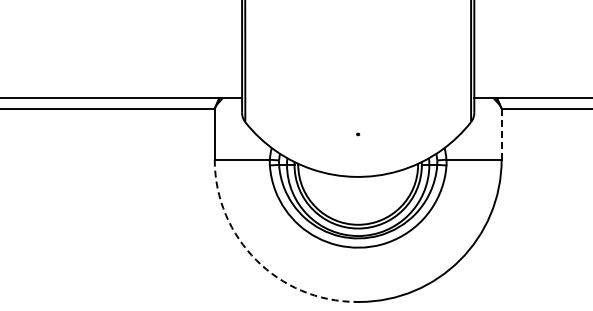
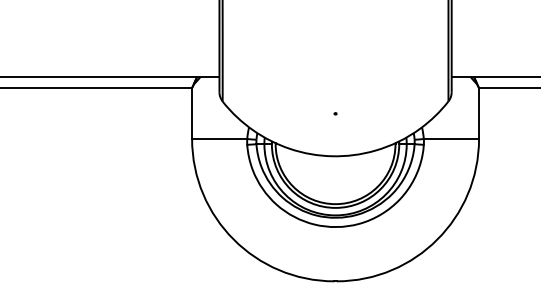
line: (501, 133) -> (478, 112), dashed -> solid
arc: (256, 260) -> (233, 239), dashed -> solid

